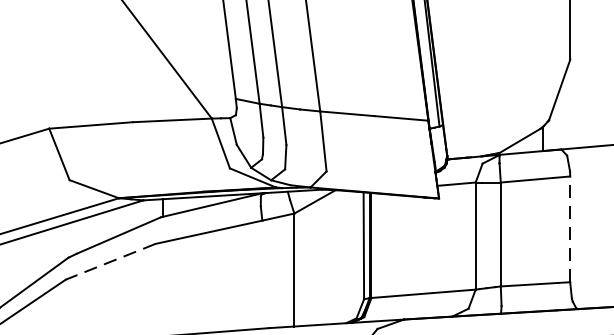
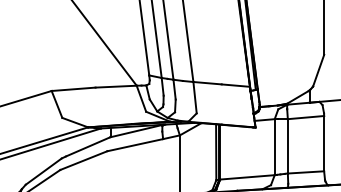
line: (570, 229) -> (324, 143), dashed -> solid
line: (110, 261) -> (83, 160), dashed -> solid

